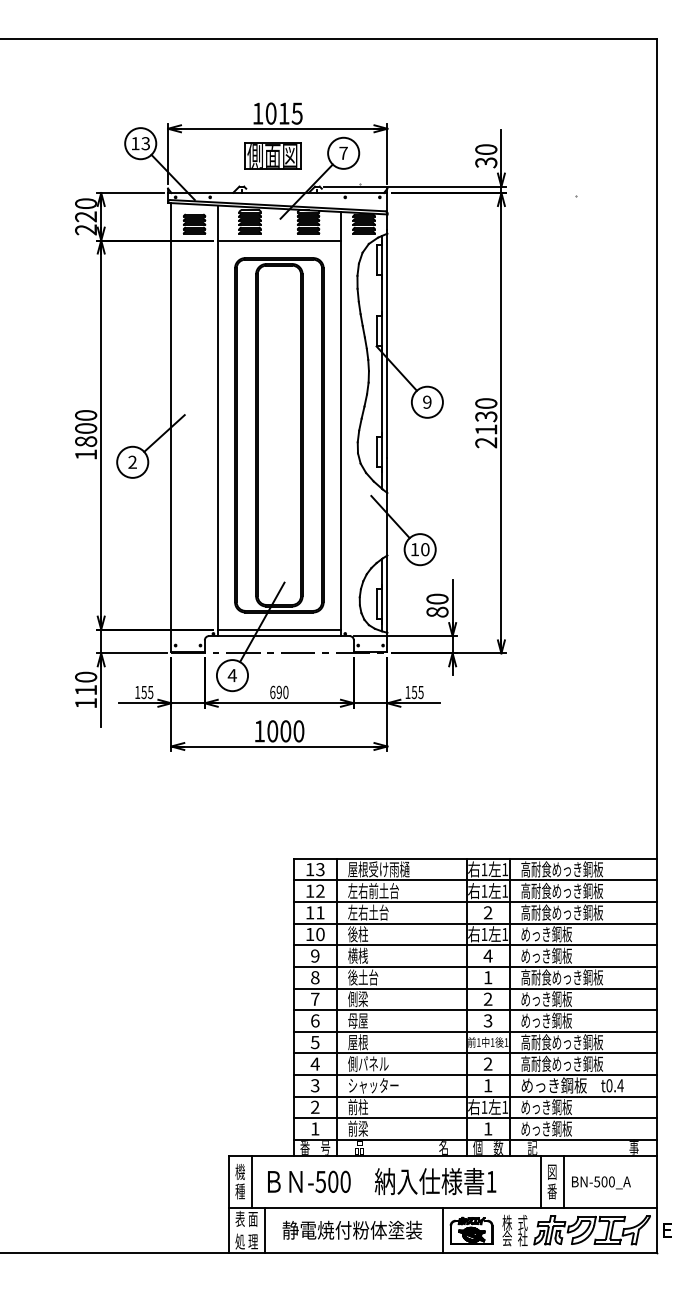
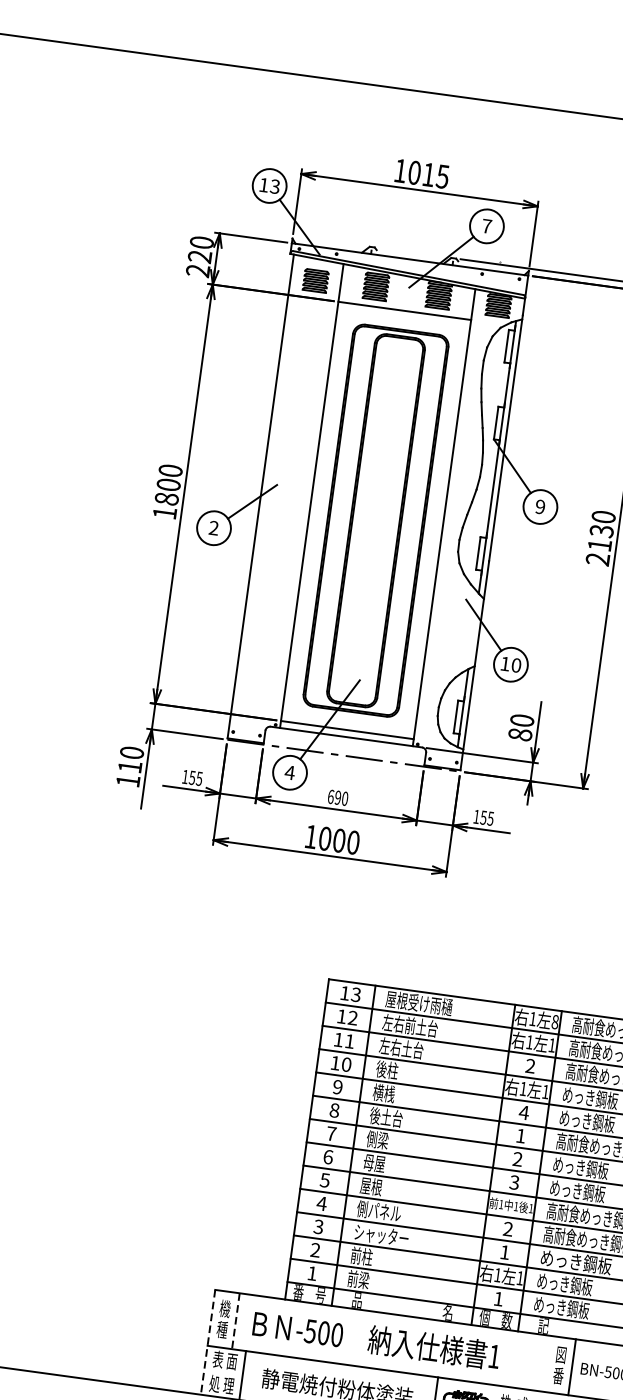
part: (272, 155) -> (409, 218), removed
text: (505, 869) -> (555, 1022), 1 -> 8
line: (251, 1181) -> (235, 1320), solid -> dashed
line: (540, 1181) -> (547, 1363), removed
line: (228, 1204) -> (207, 1342), solid -> dashed

